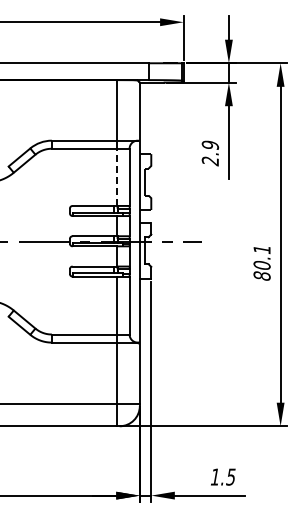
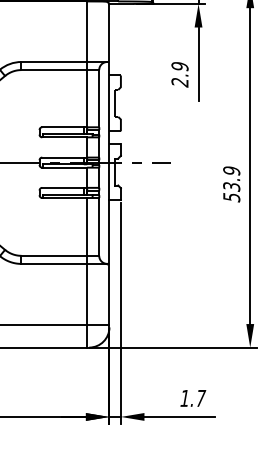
line: (117, 177) -> (87, 98), dashed -> solid
text: (261, 263) -> (231, 184), 80.1 -> 53.9
text: (231, 476) -> (201, 397), 1.5 -> 1.7

